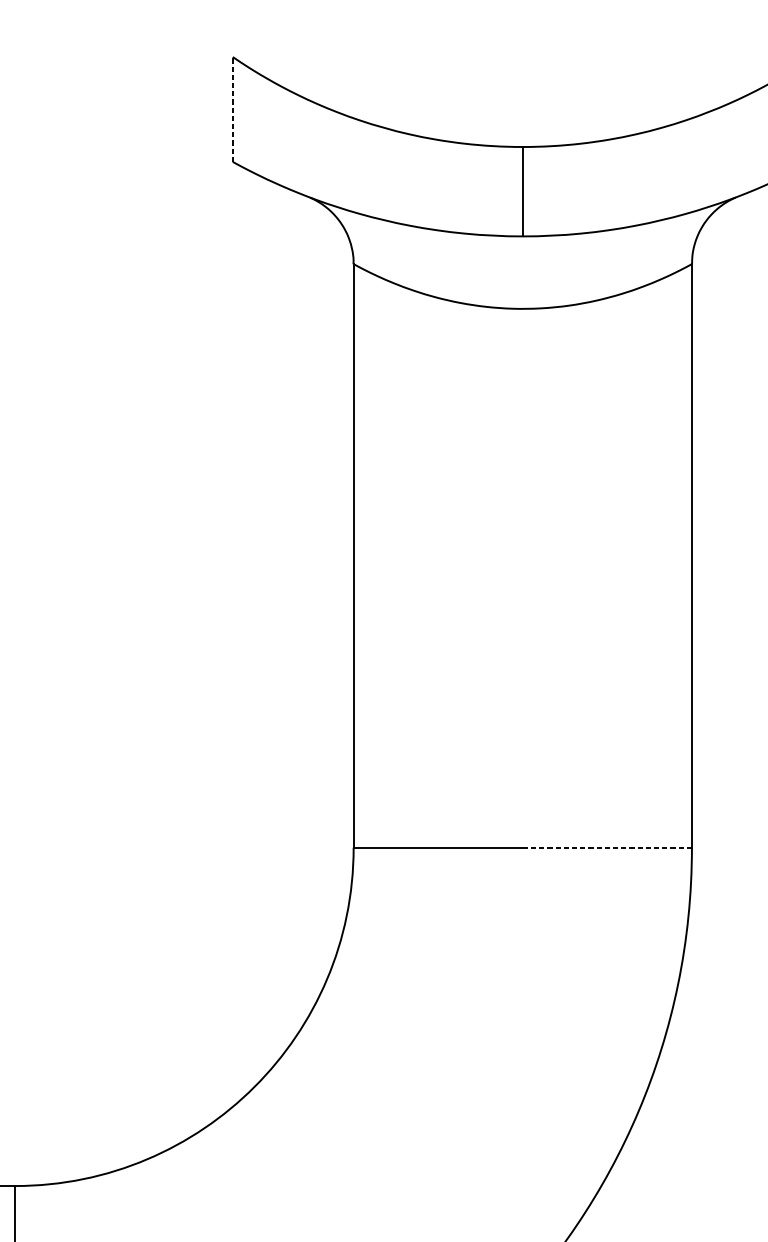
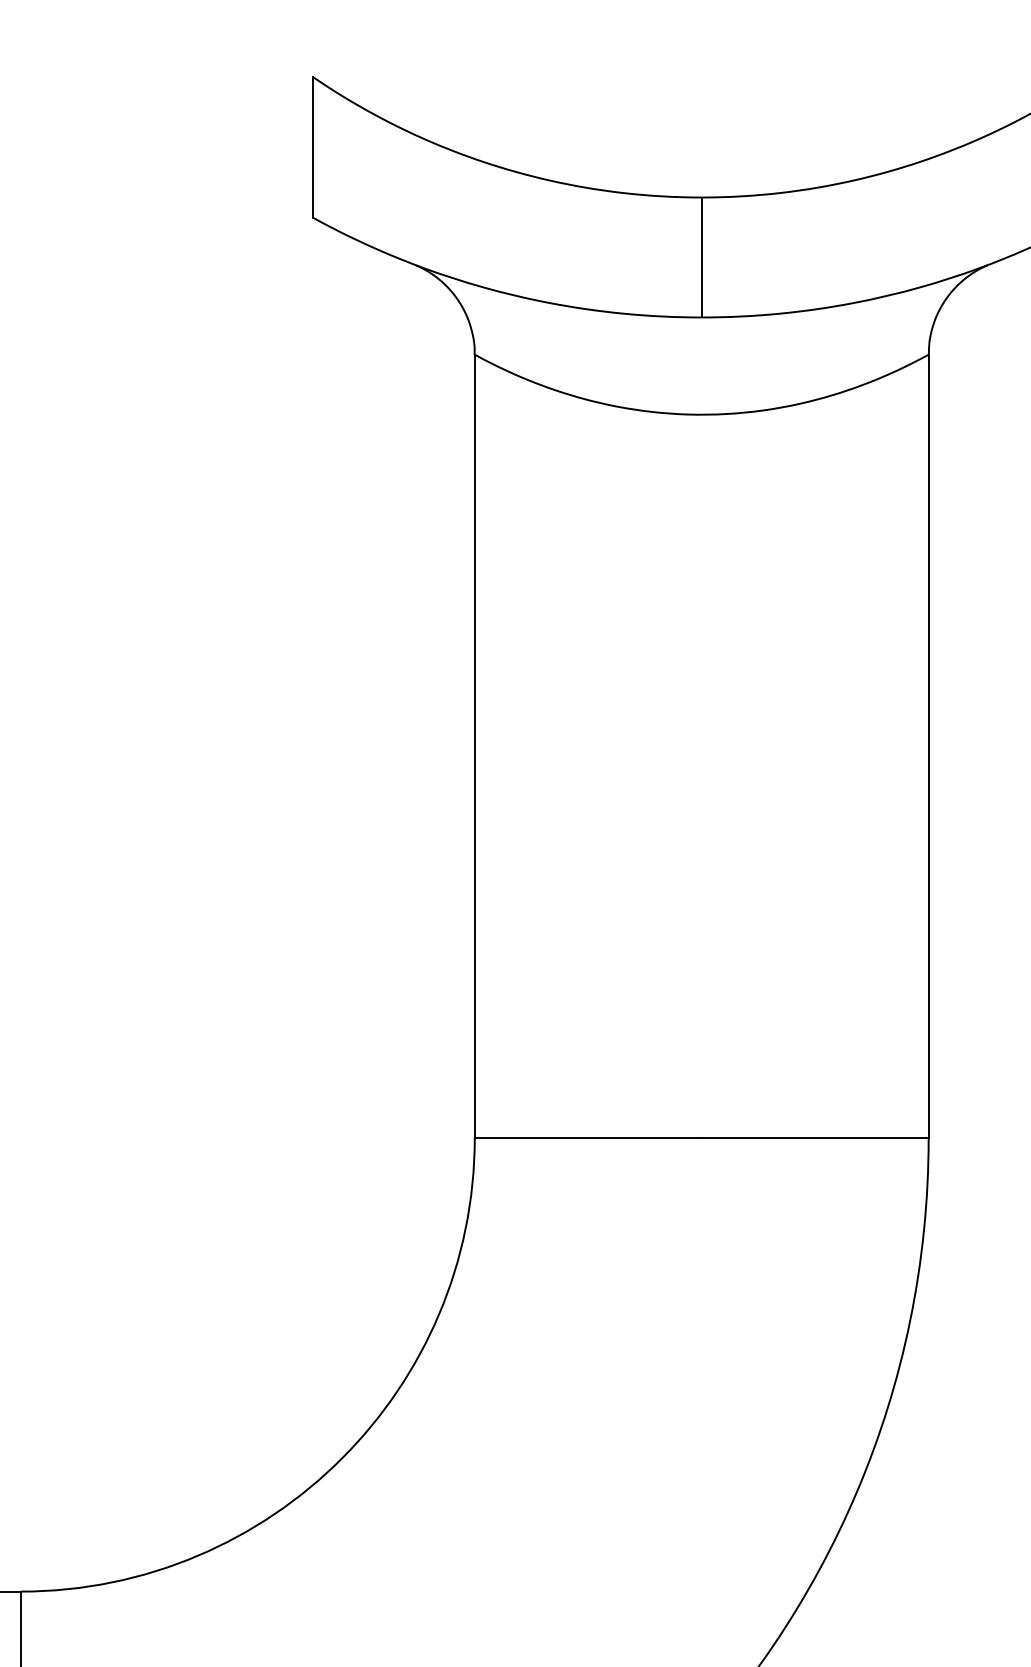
line: (232, 108) -> (312, 146), dashed -> solid
line: (606, 847) -> (814, 1137), dashed -> solid

